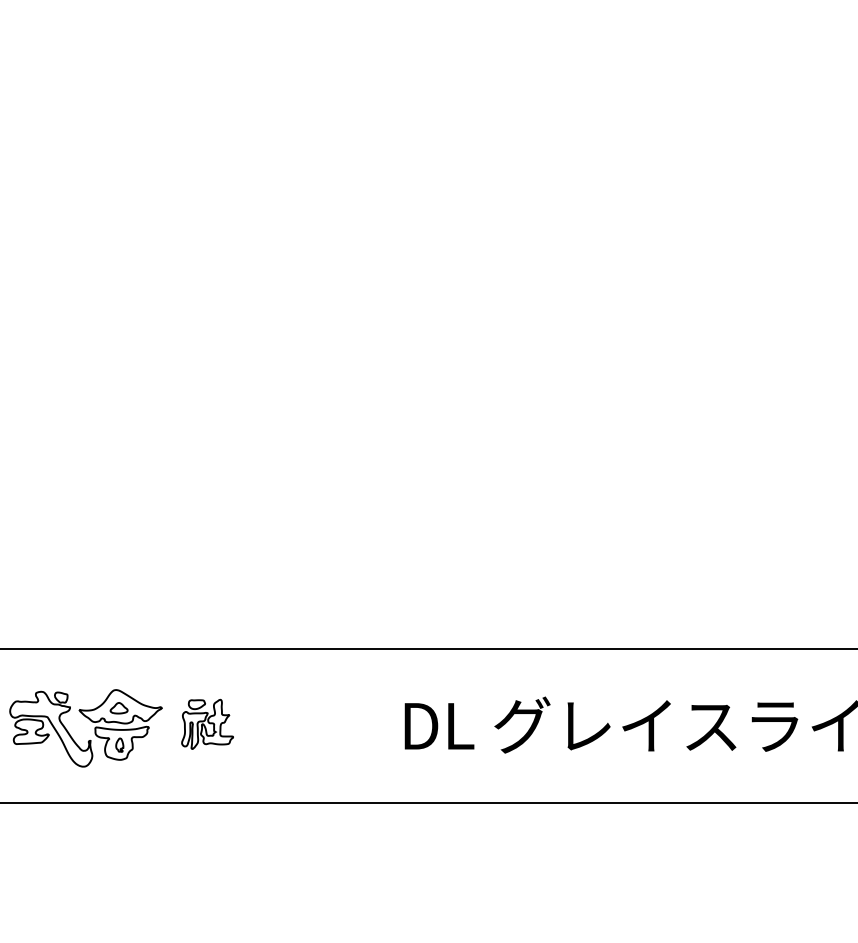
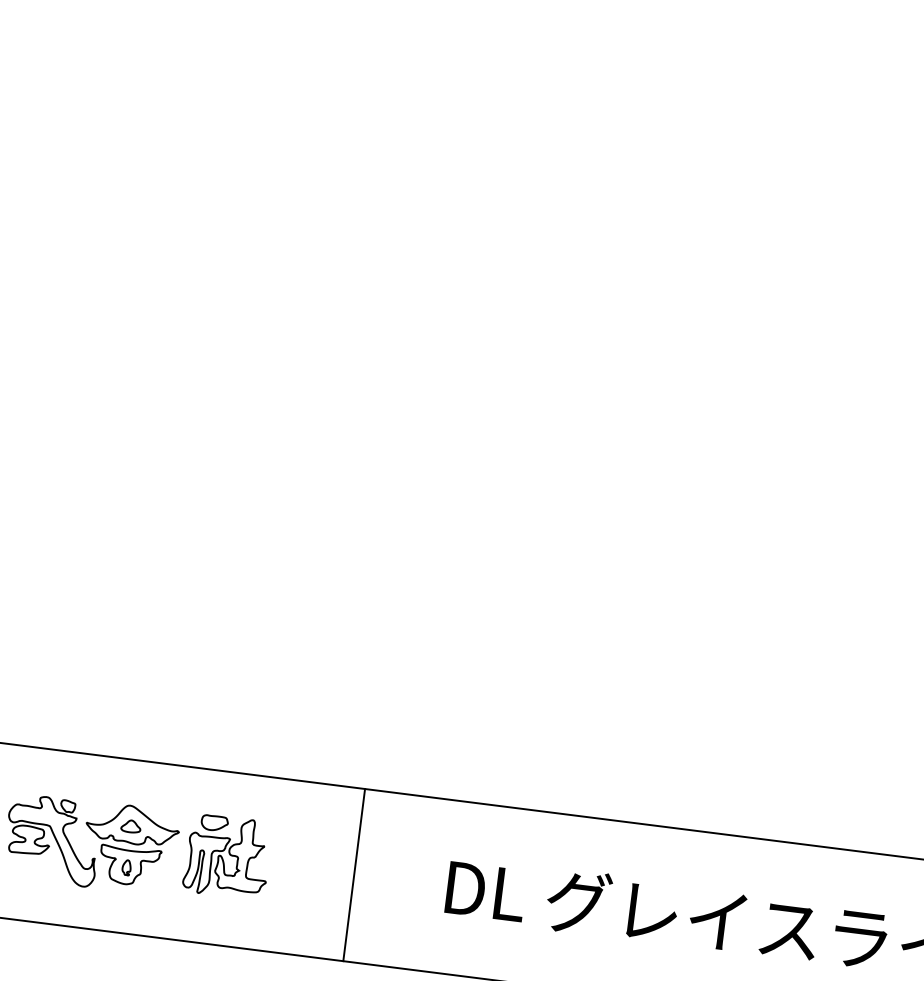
part: (207, 724) -> (227, 857), size x1.43
line: (321, 726) -> (354, 875), added

